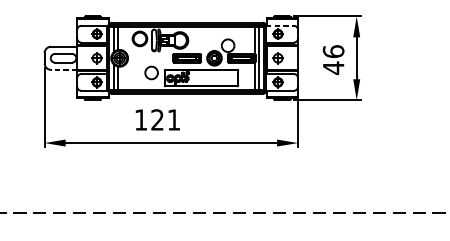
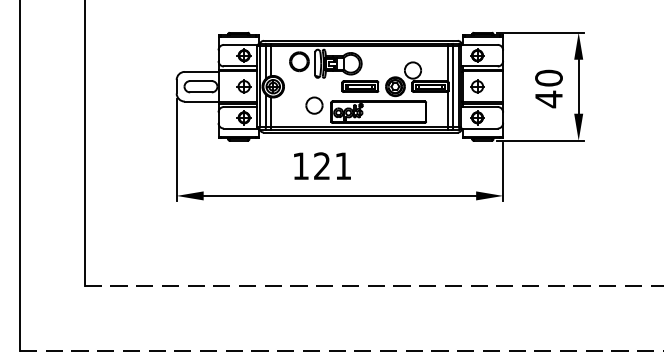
line: (279, 25) -> (479, 44), dashed -> solid
text: (333, 51) -> (548, 77), 46 -> 40
line: (63, 69) -> (201, 101), dashed -> solid

